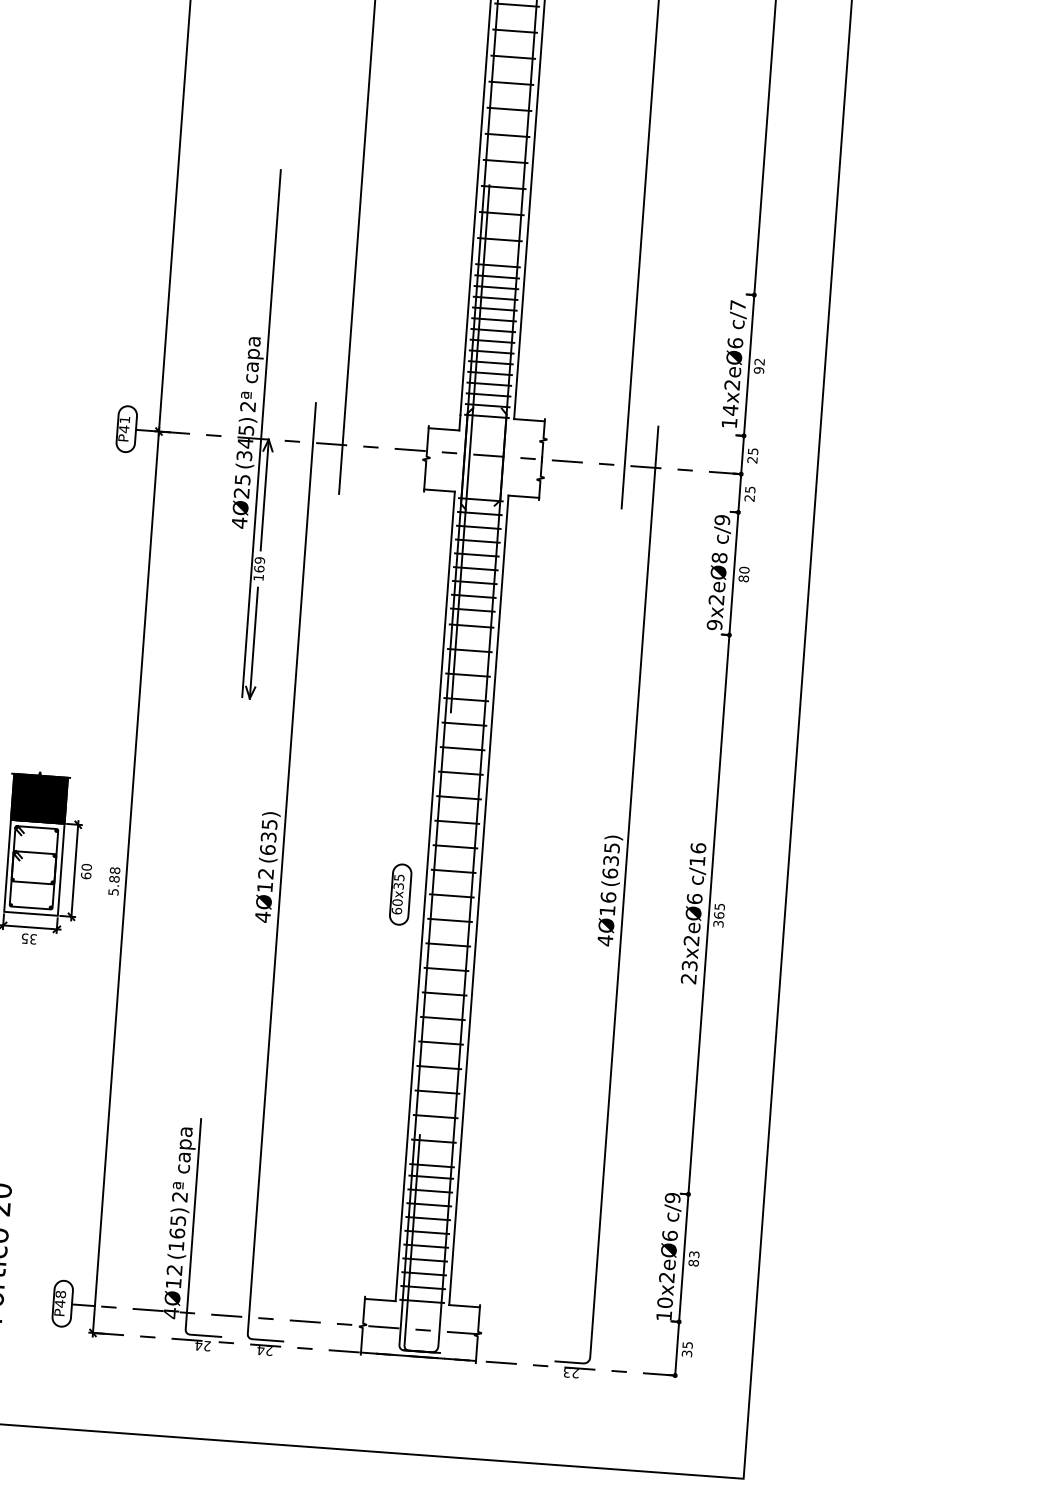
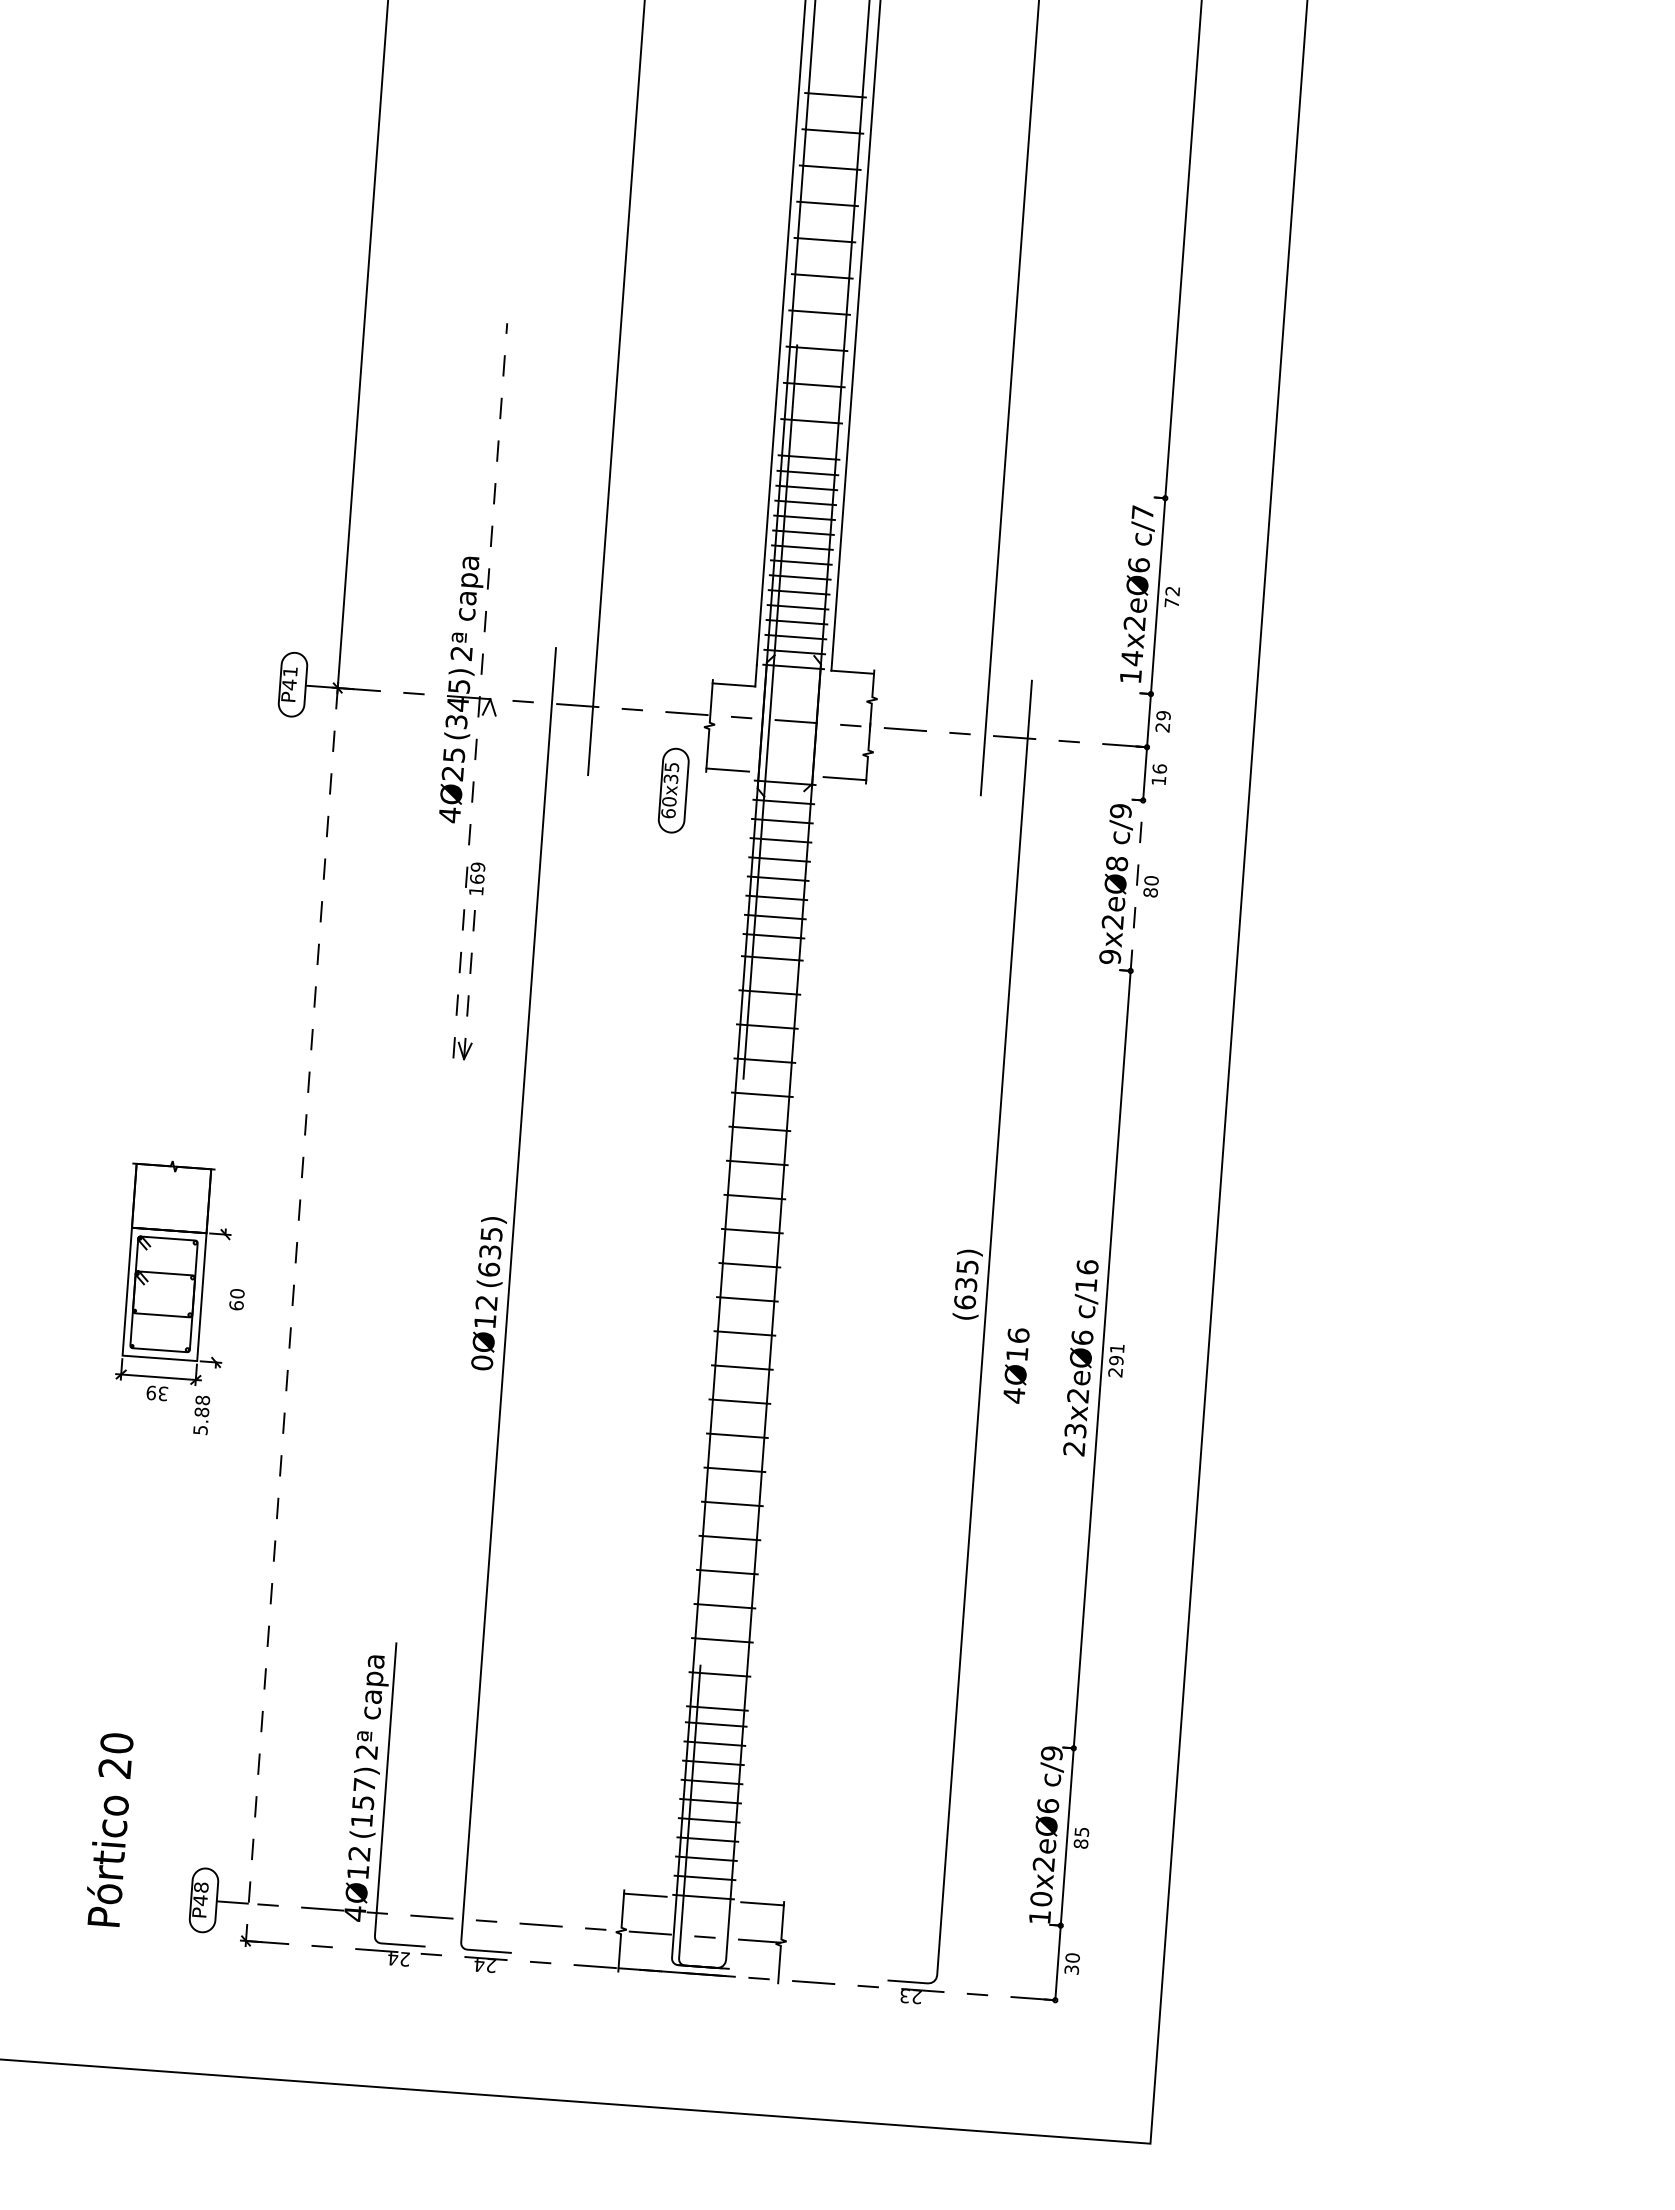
text: (758, 370) -> (1171, 602), 92 -> 72
line: (261, 433) -> (480, 690), solid -> dashed
text: (753, 451) -> (1163, 715), 25 -> 29
text: (750, 493) -> (1159, 774), 25 -> 16
line: (264, 495) -> (484, 776), removed
line: (734, 569) -> (1137, 879), solid -> dashed
line: (253, 642) -> (469, 981), solid -> dashed
fill: (39, 798) -> (171, 1198), removed
line: (74, 870) -> (220, 1298), removed
text: (114, 881) -> (201, 1415), moved
line: (125, 882) -> (291, 1315), solid -> dashed
part: (400, 894) -> (673, 790), moved
line: (424, 895) -> (707, 1333), removed
line: (478, 900) -> (782, 1339), removed
text: (719, 915) -> (1116, 1360), 365 -> 291
text: (263, 917) -> (482, 1363), 4Ø12 -> 0Ø12
text: (606, 918) -> (1016, 1365), moved
text: (24, 939) -> (151, 1393), 35 -> 39
text: (177, 1226) -> (363, 1793), (165) -> (157)
text: (694, 1254) -> (1081, 1831), 83 -> 85
text: (687, 1344) -> (1072, 1957), 35 -> 30
line: (460, 1359) -> (756, 1977), removed

